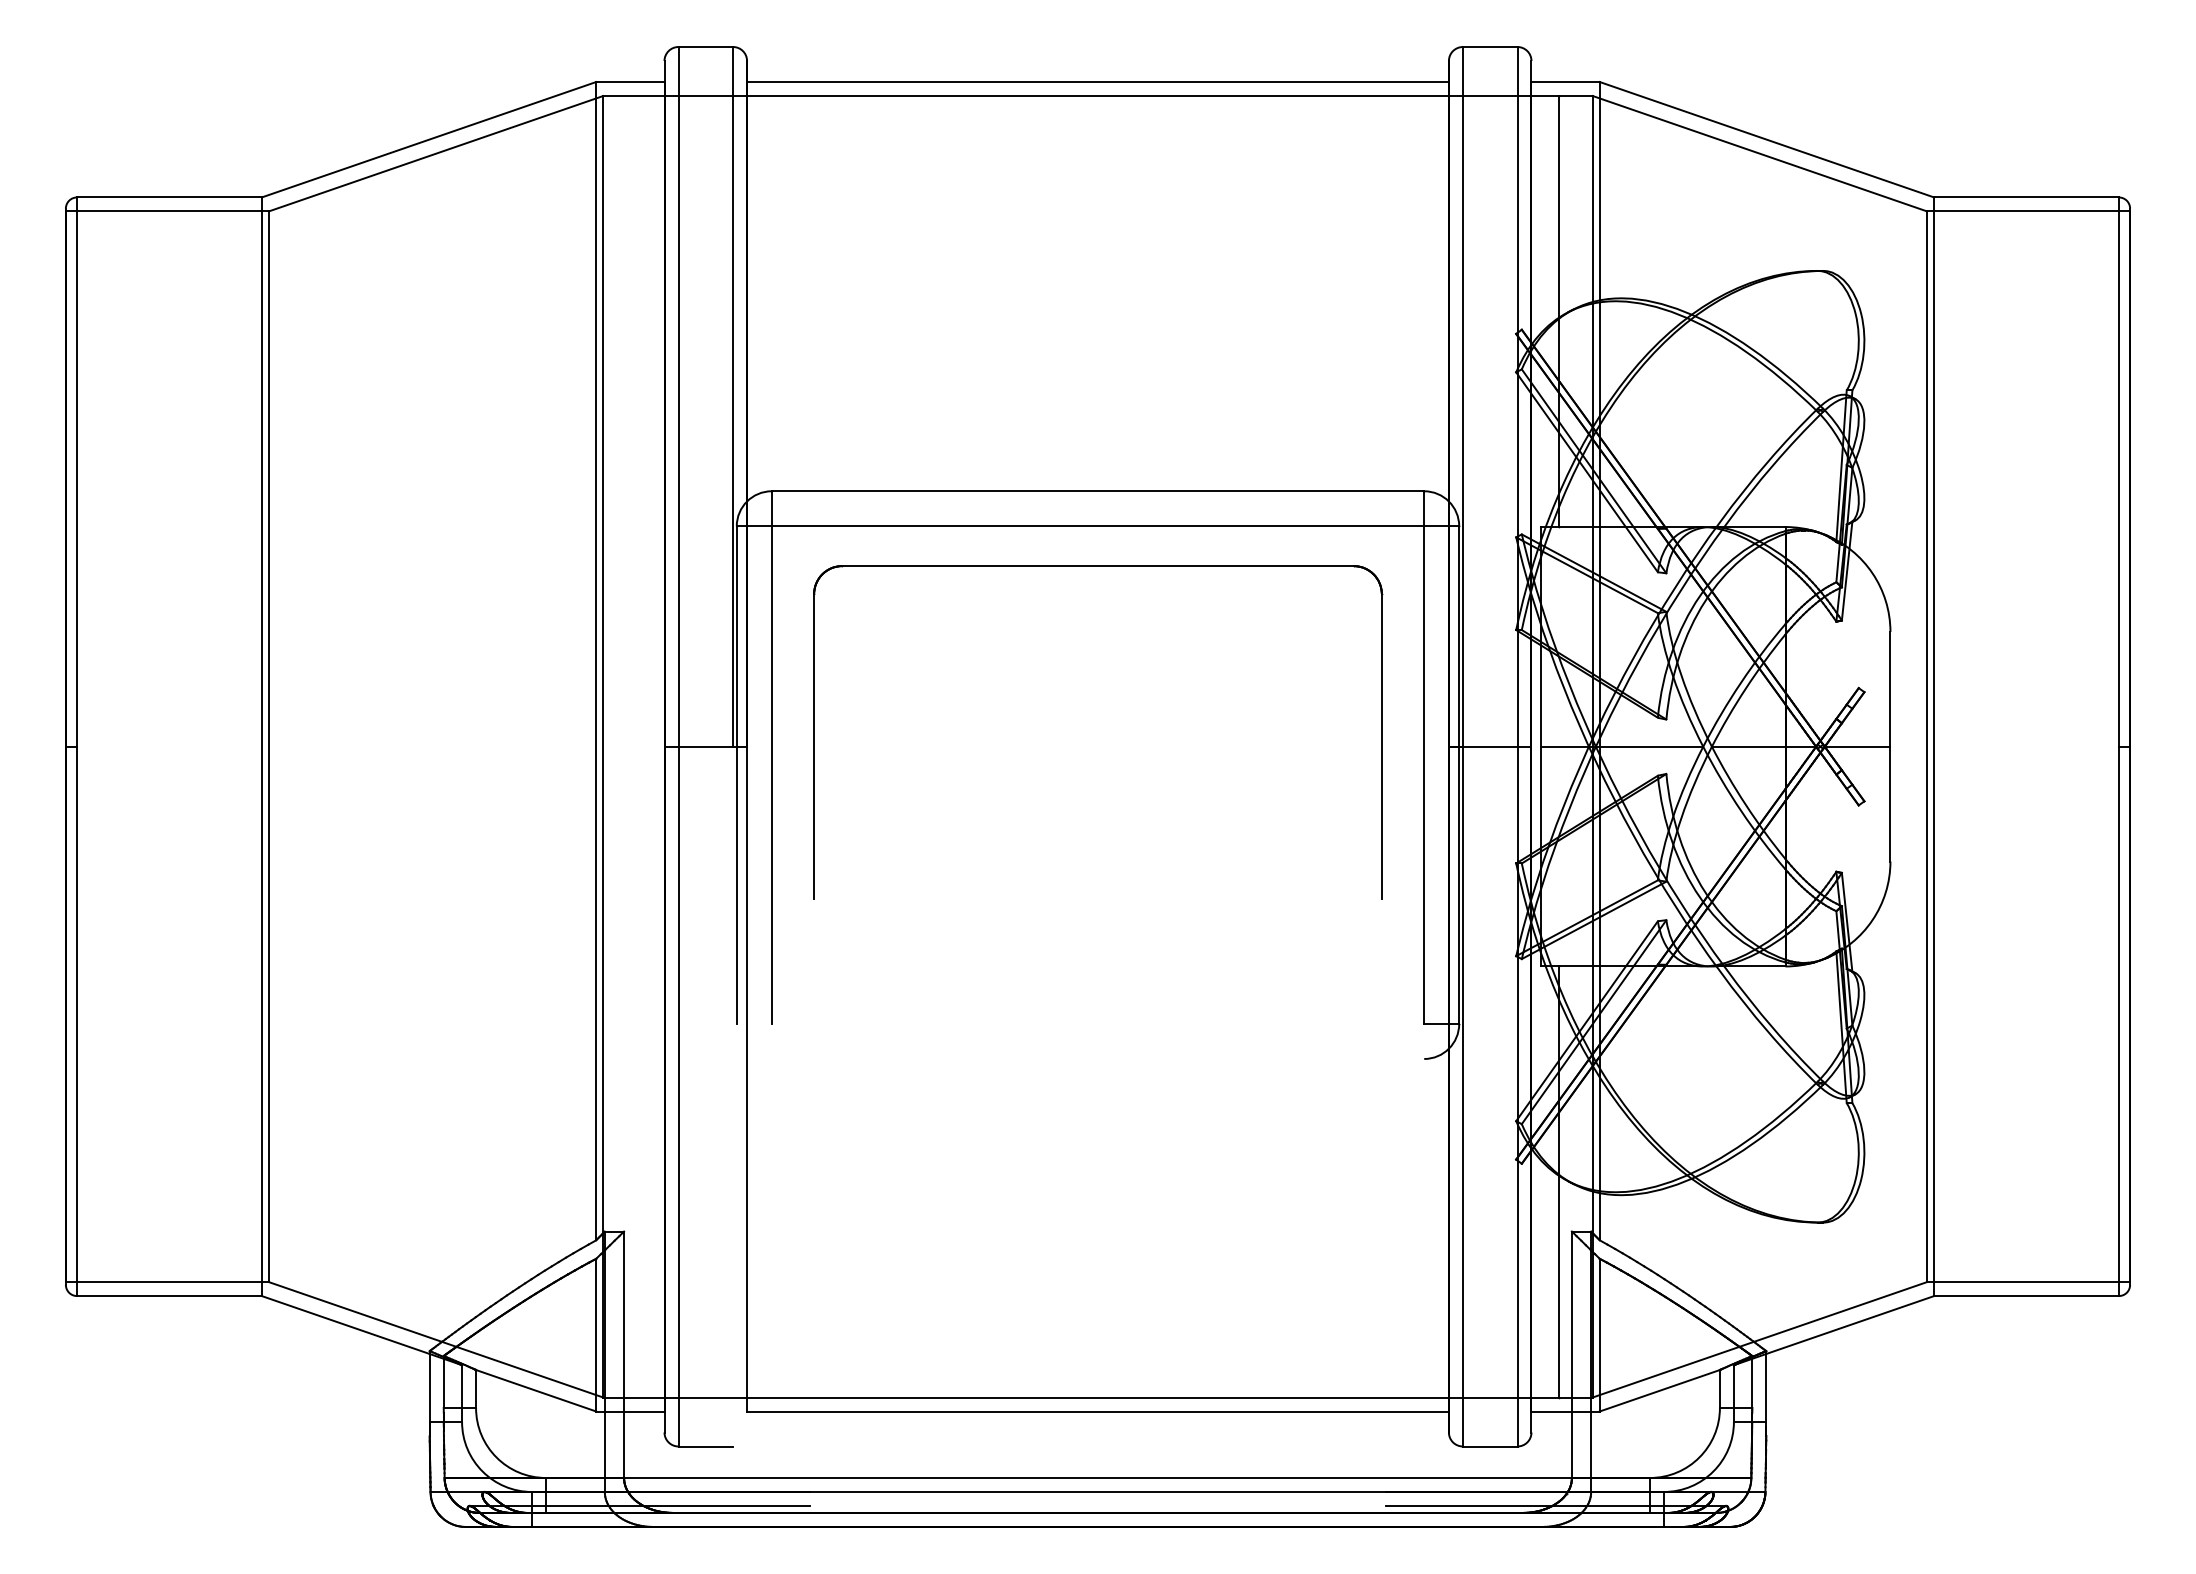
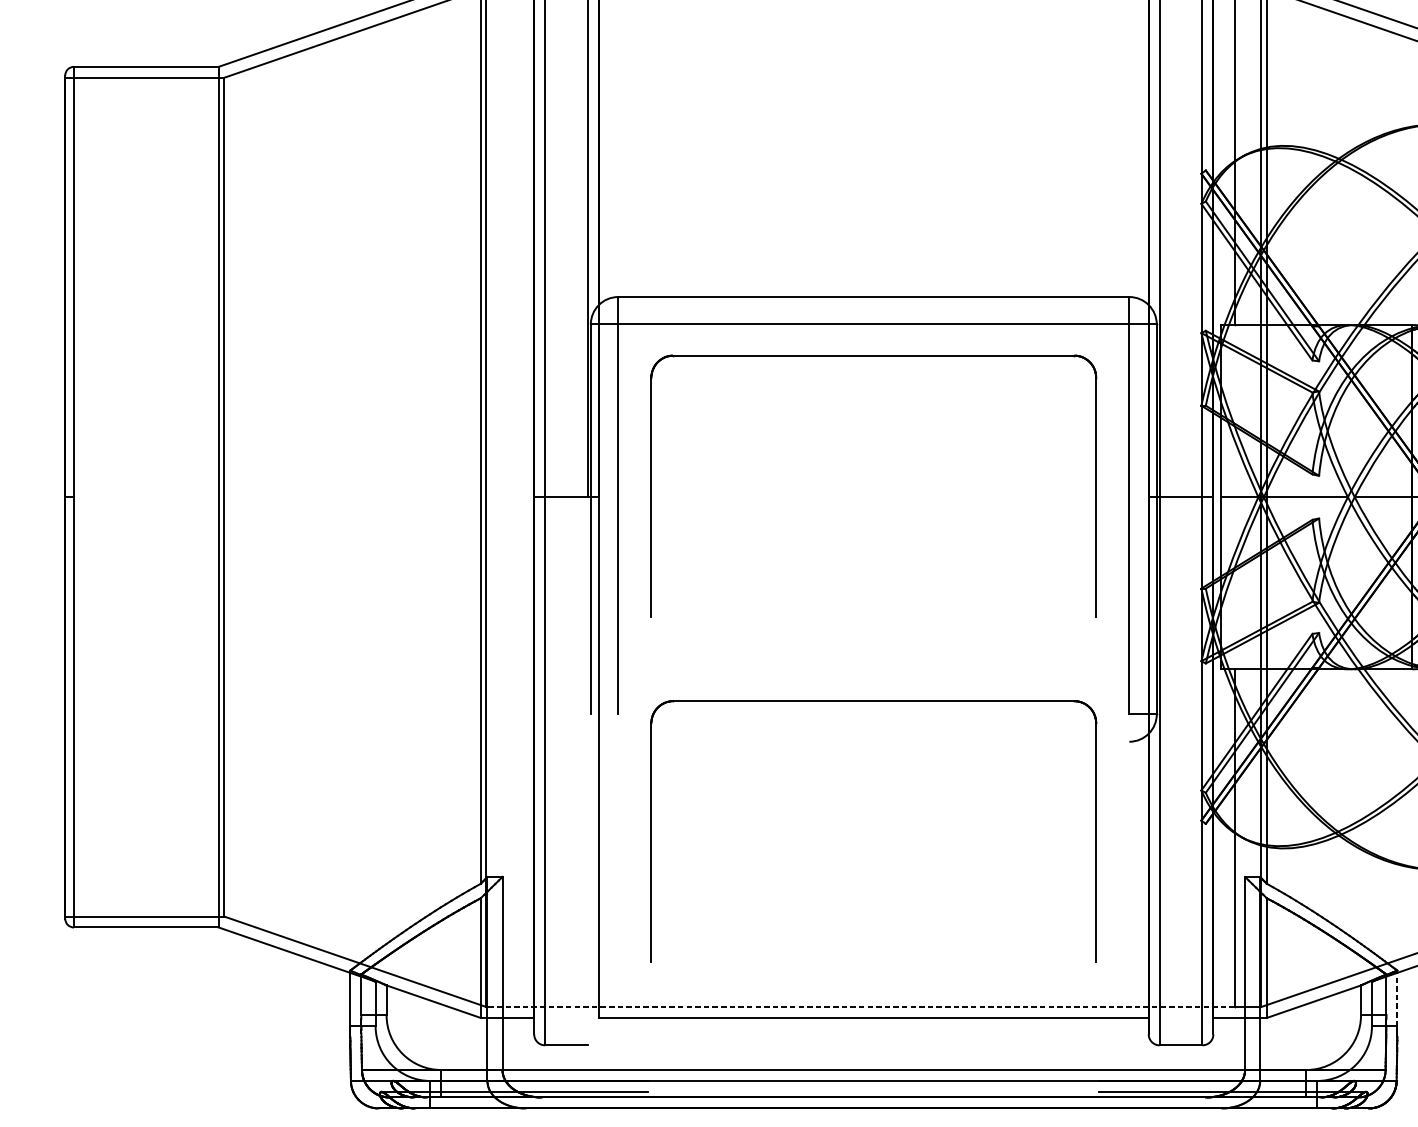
part: (1098, 1007) -> (874, 701), added
line: (1766, 1386) -> (1397, 998), solid -> dashed
line: (1081, 1397) -> (860, 1006), solid -> dashed

